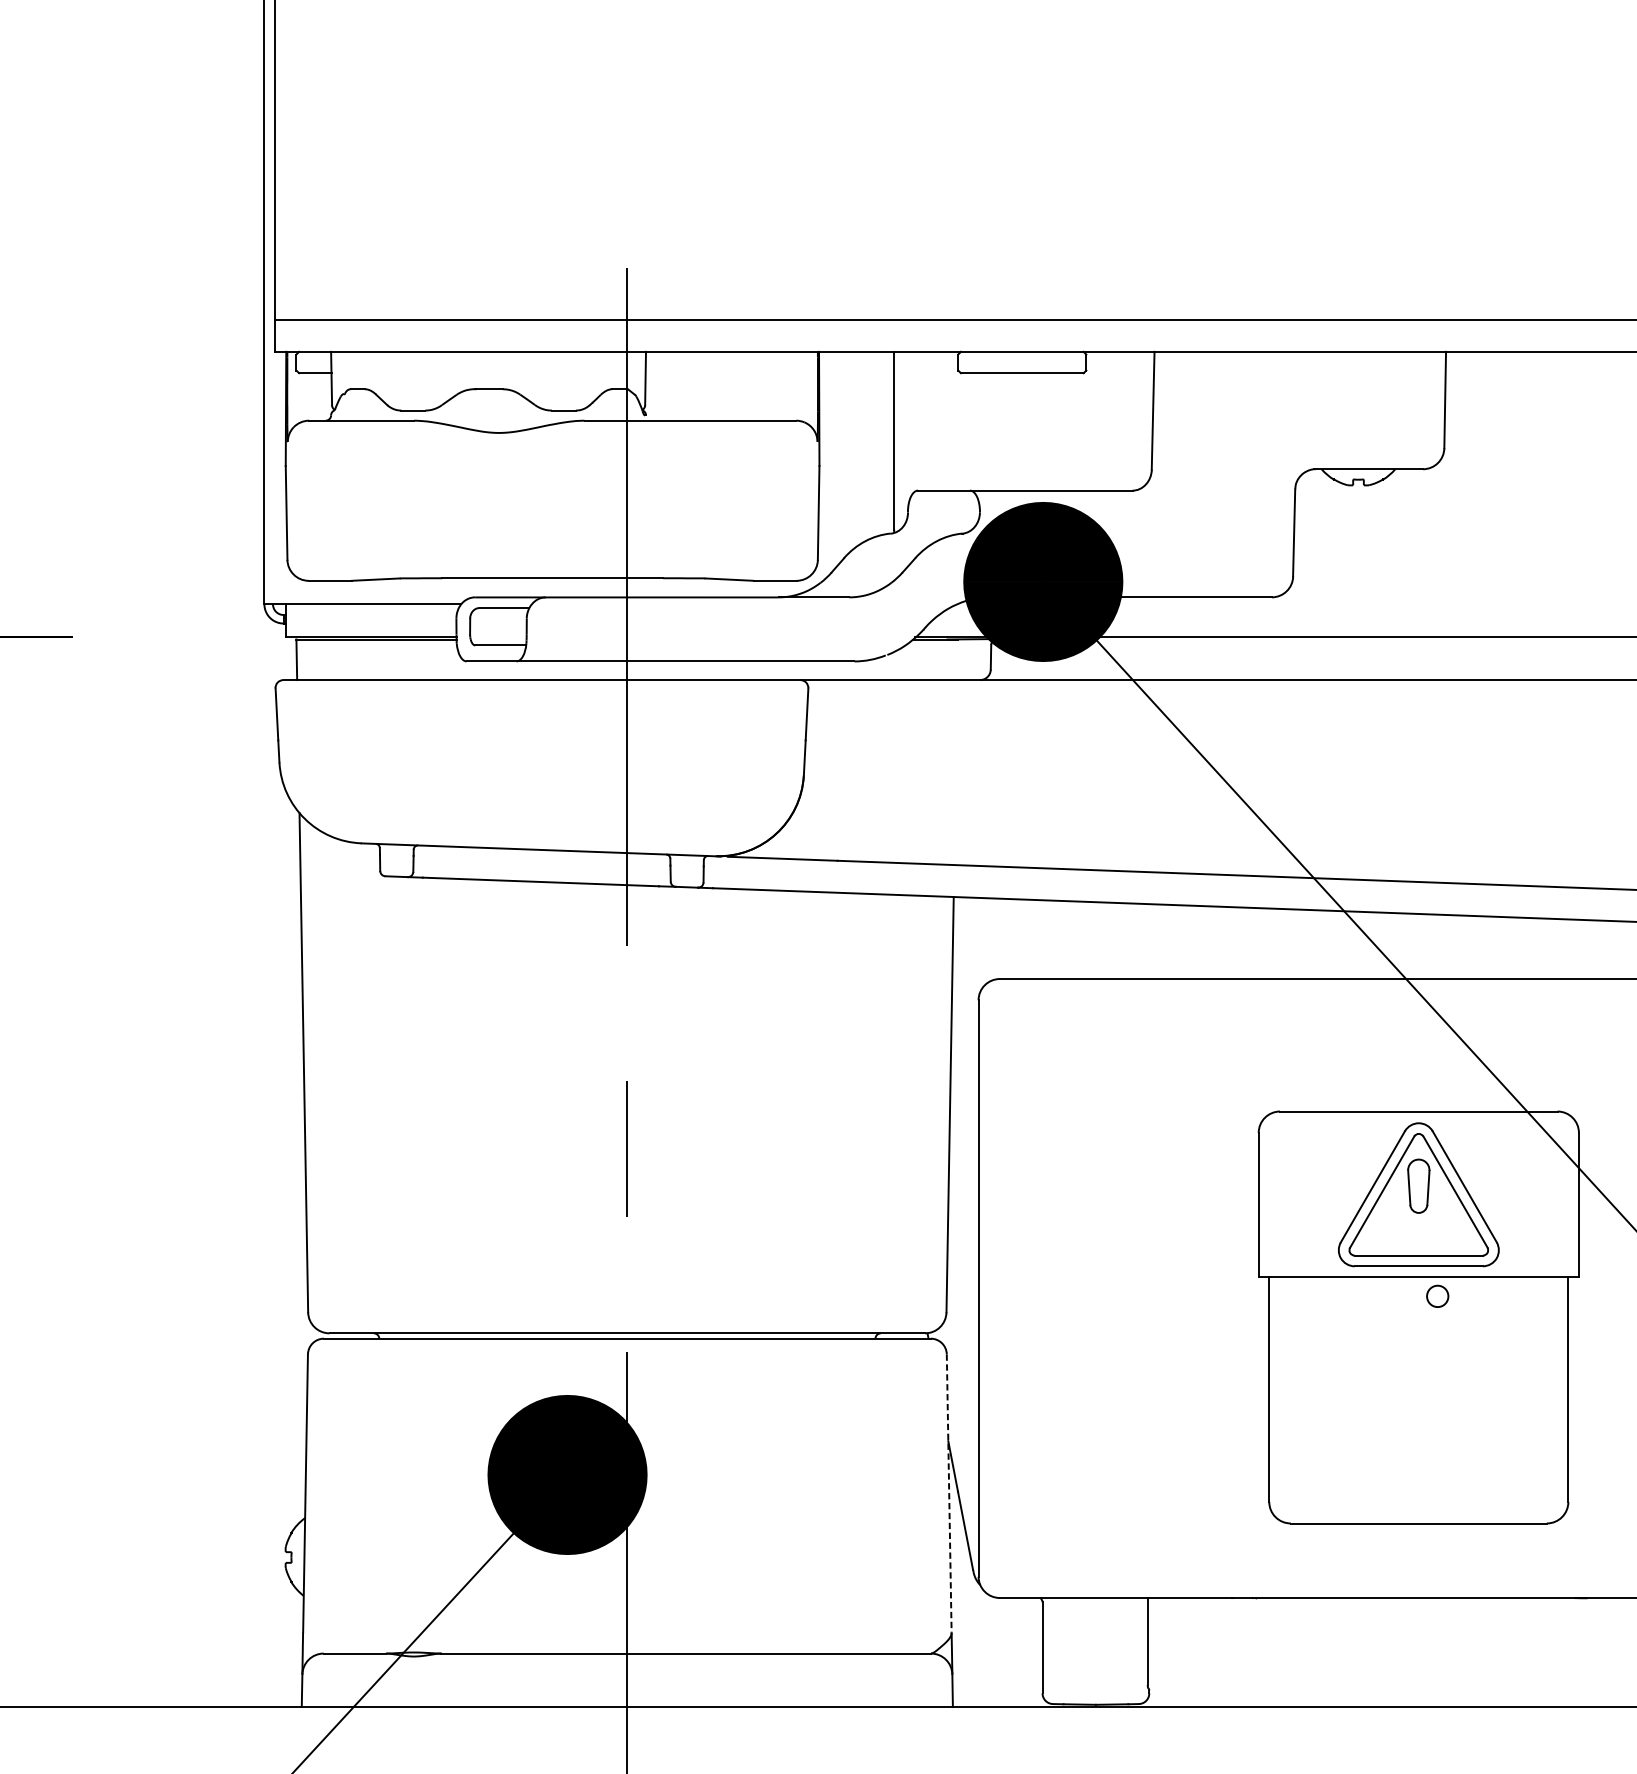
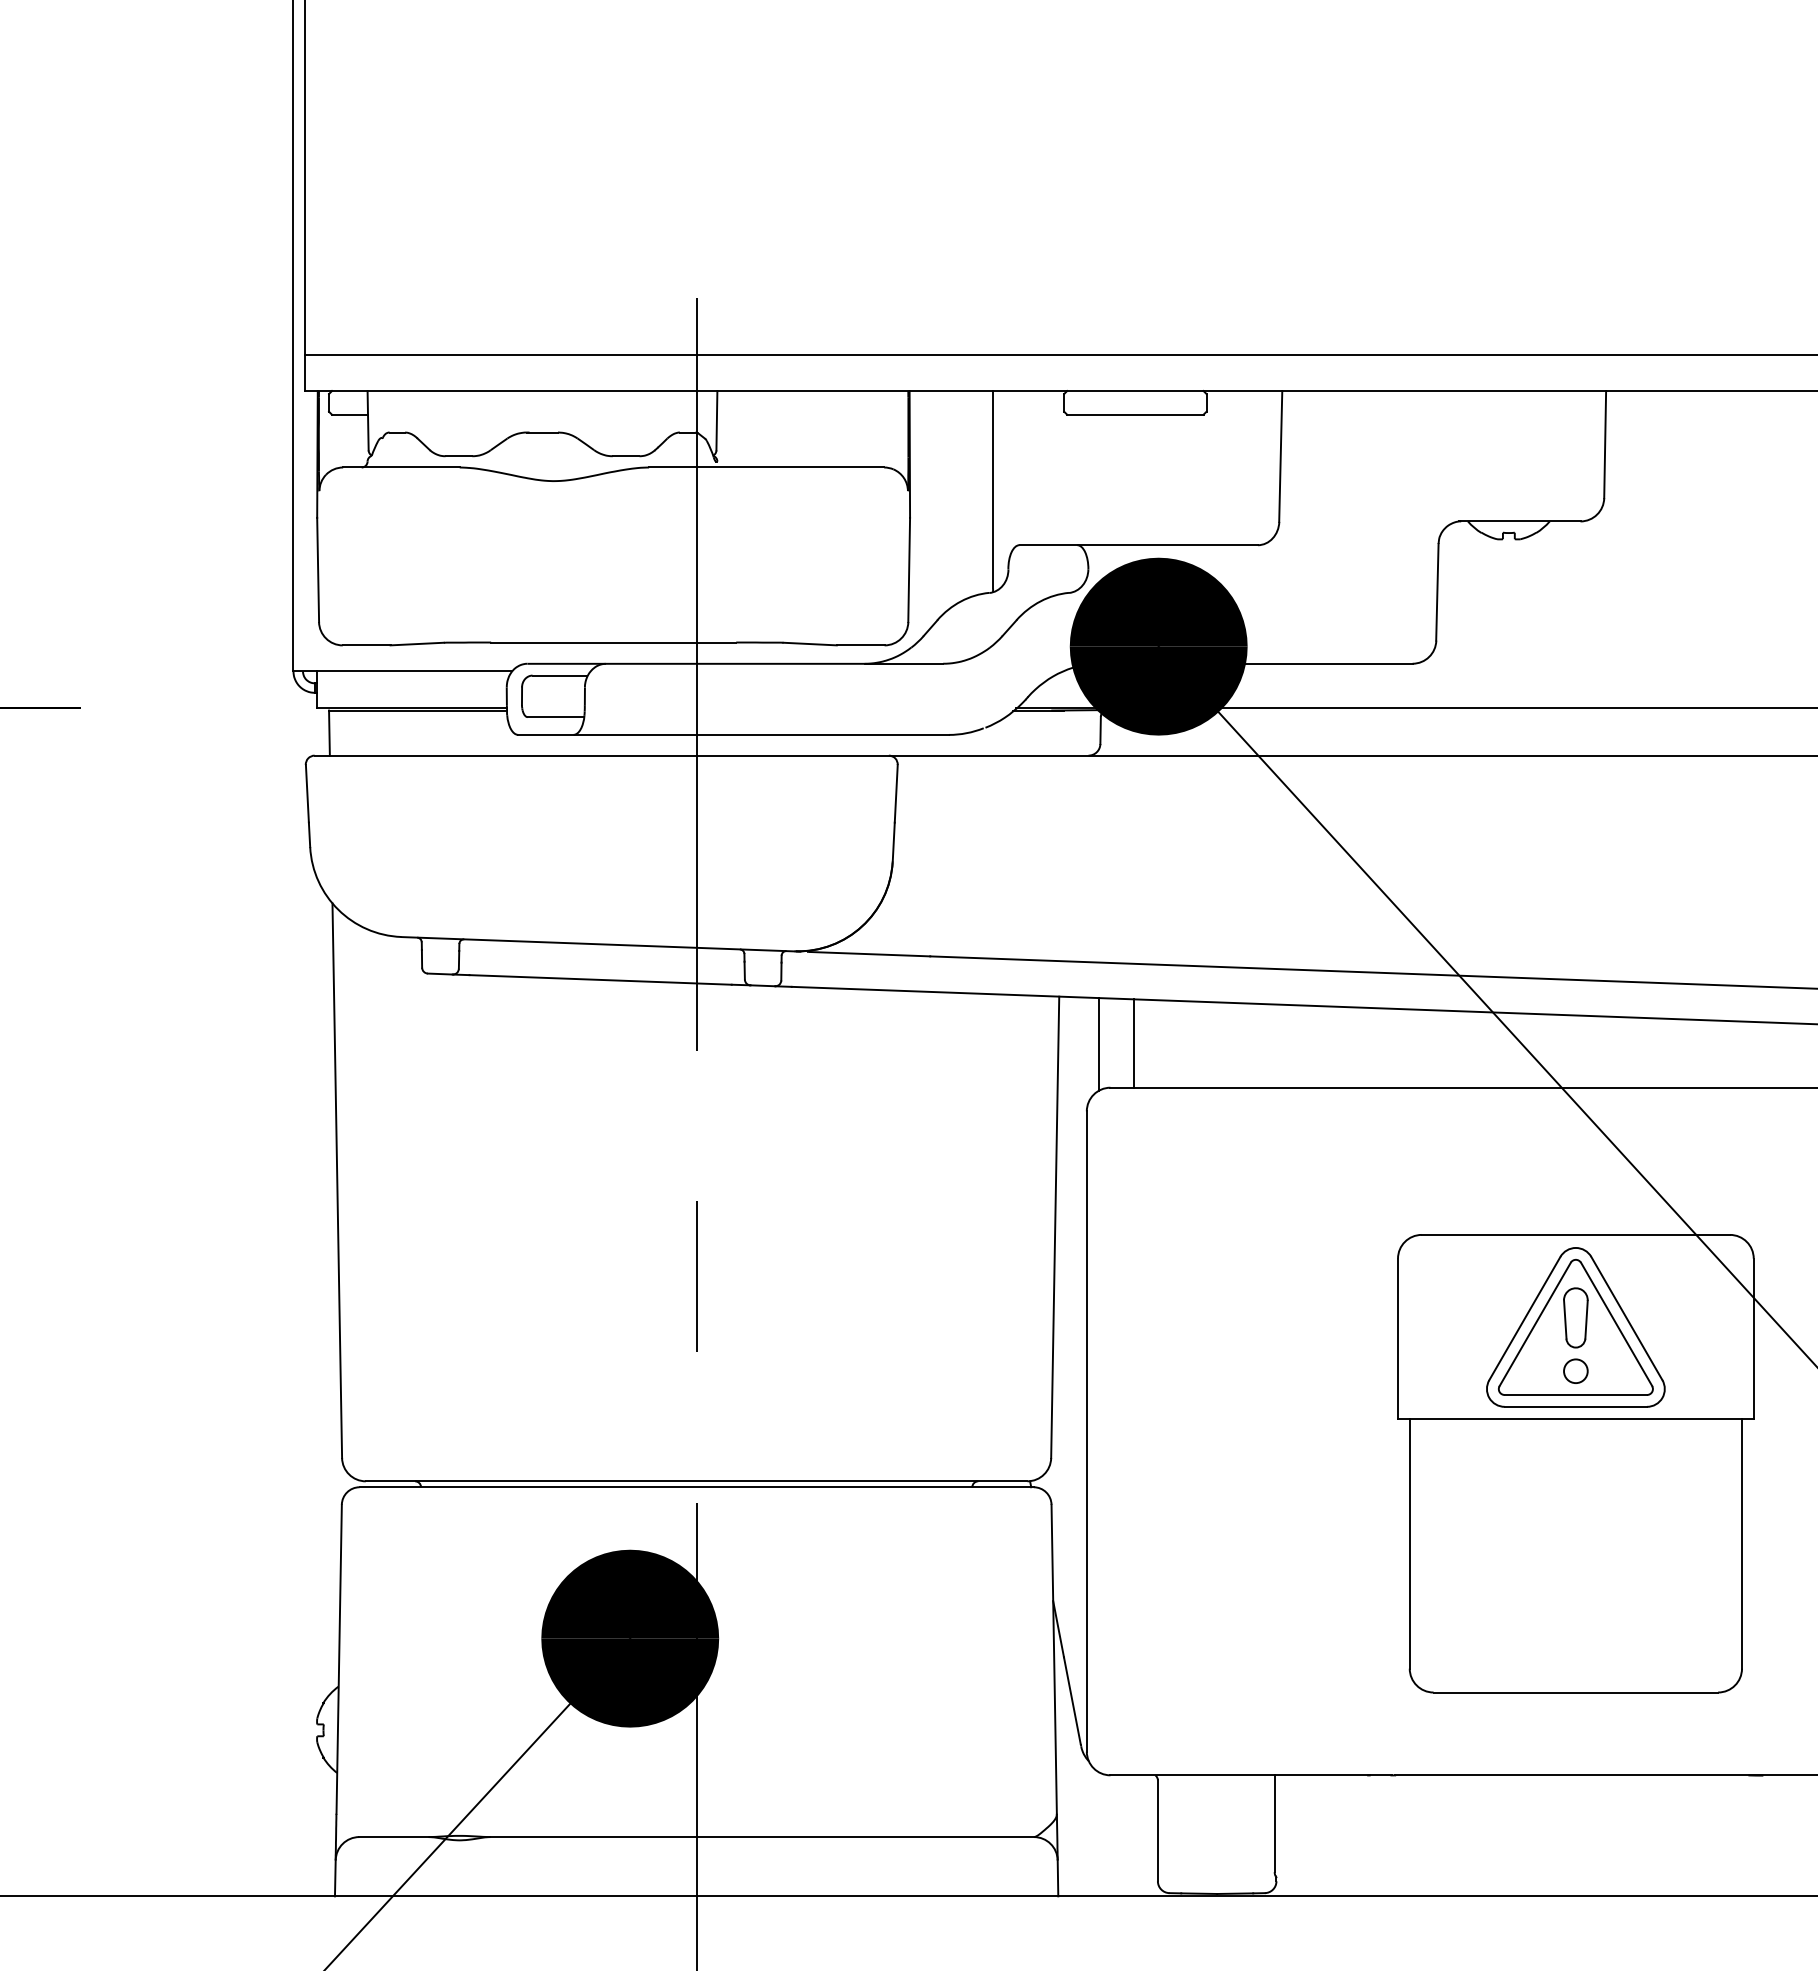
line: (1021, 939) -> (1134, 1043), added
line: (989, 940) -> (1098, 1044), added
circle: (1437, 1295) -> (1575, 1370), moved
line: (949, 1493) -> (1054, 1659), dashed -> solid

